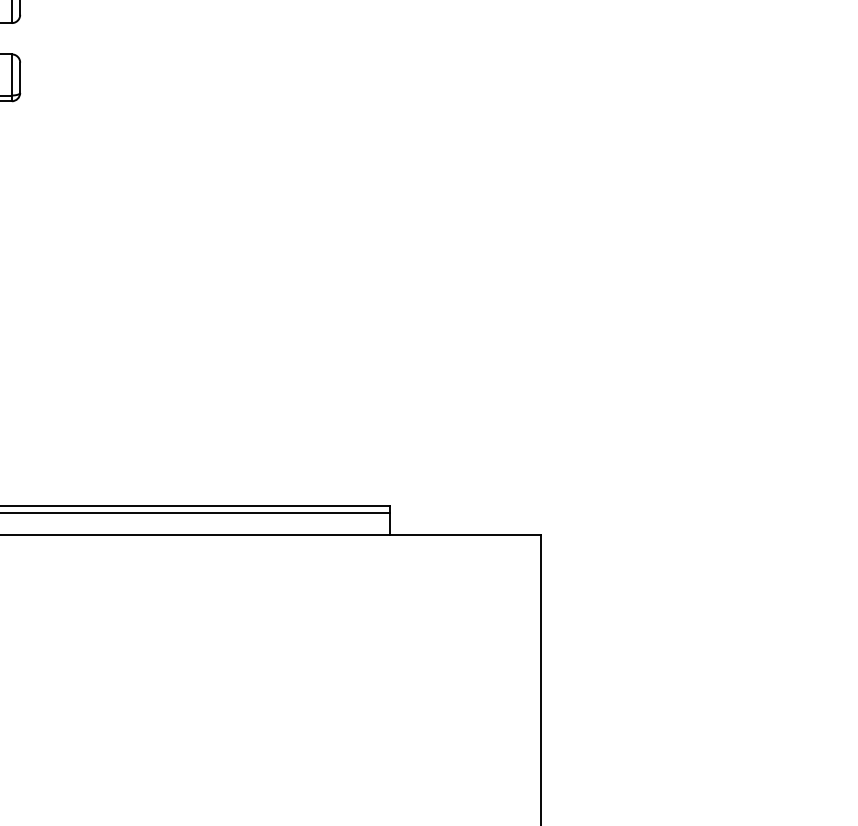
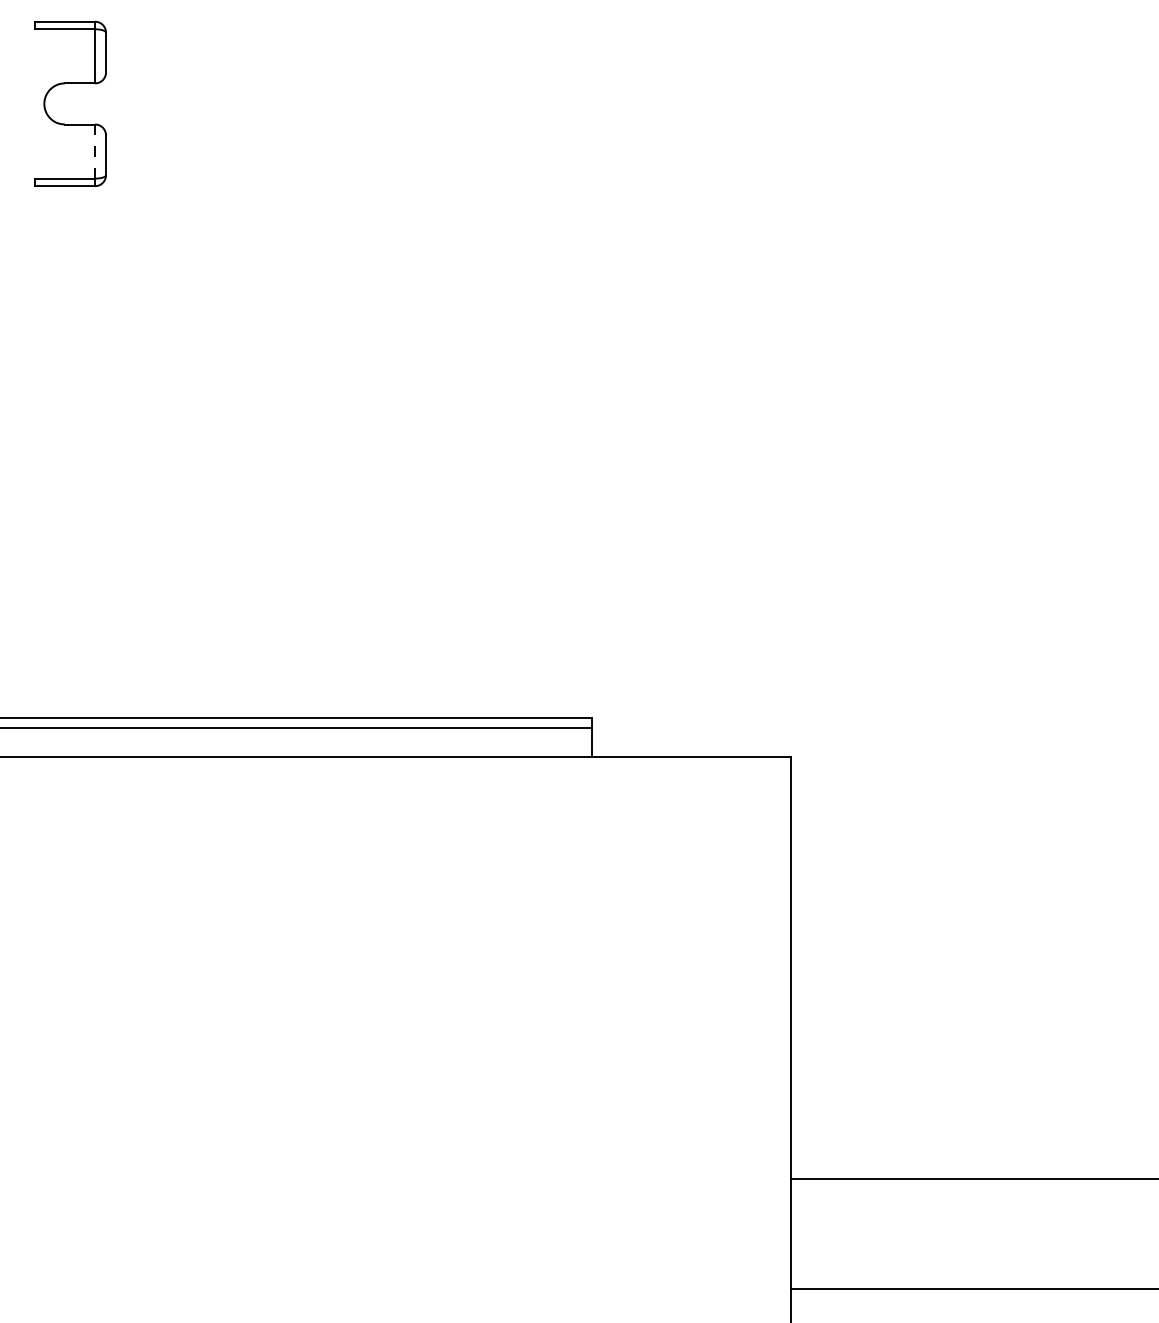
line: (12, 74) -> (95, 151), solid -> dashed

